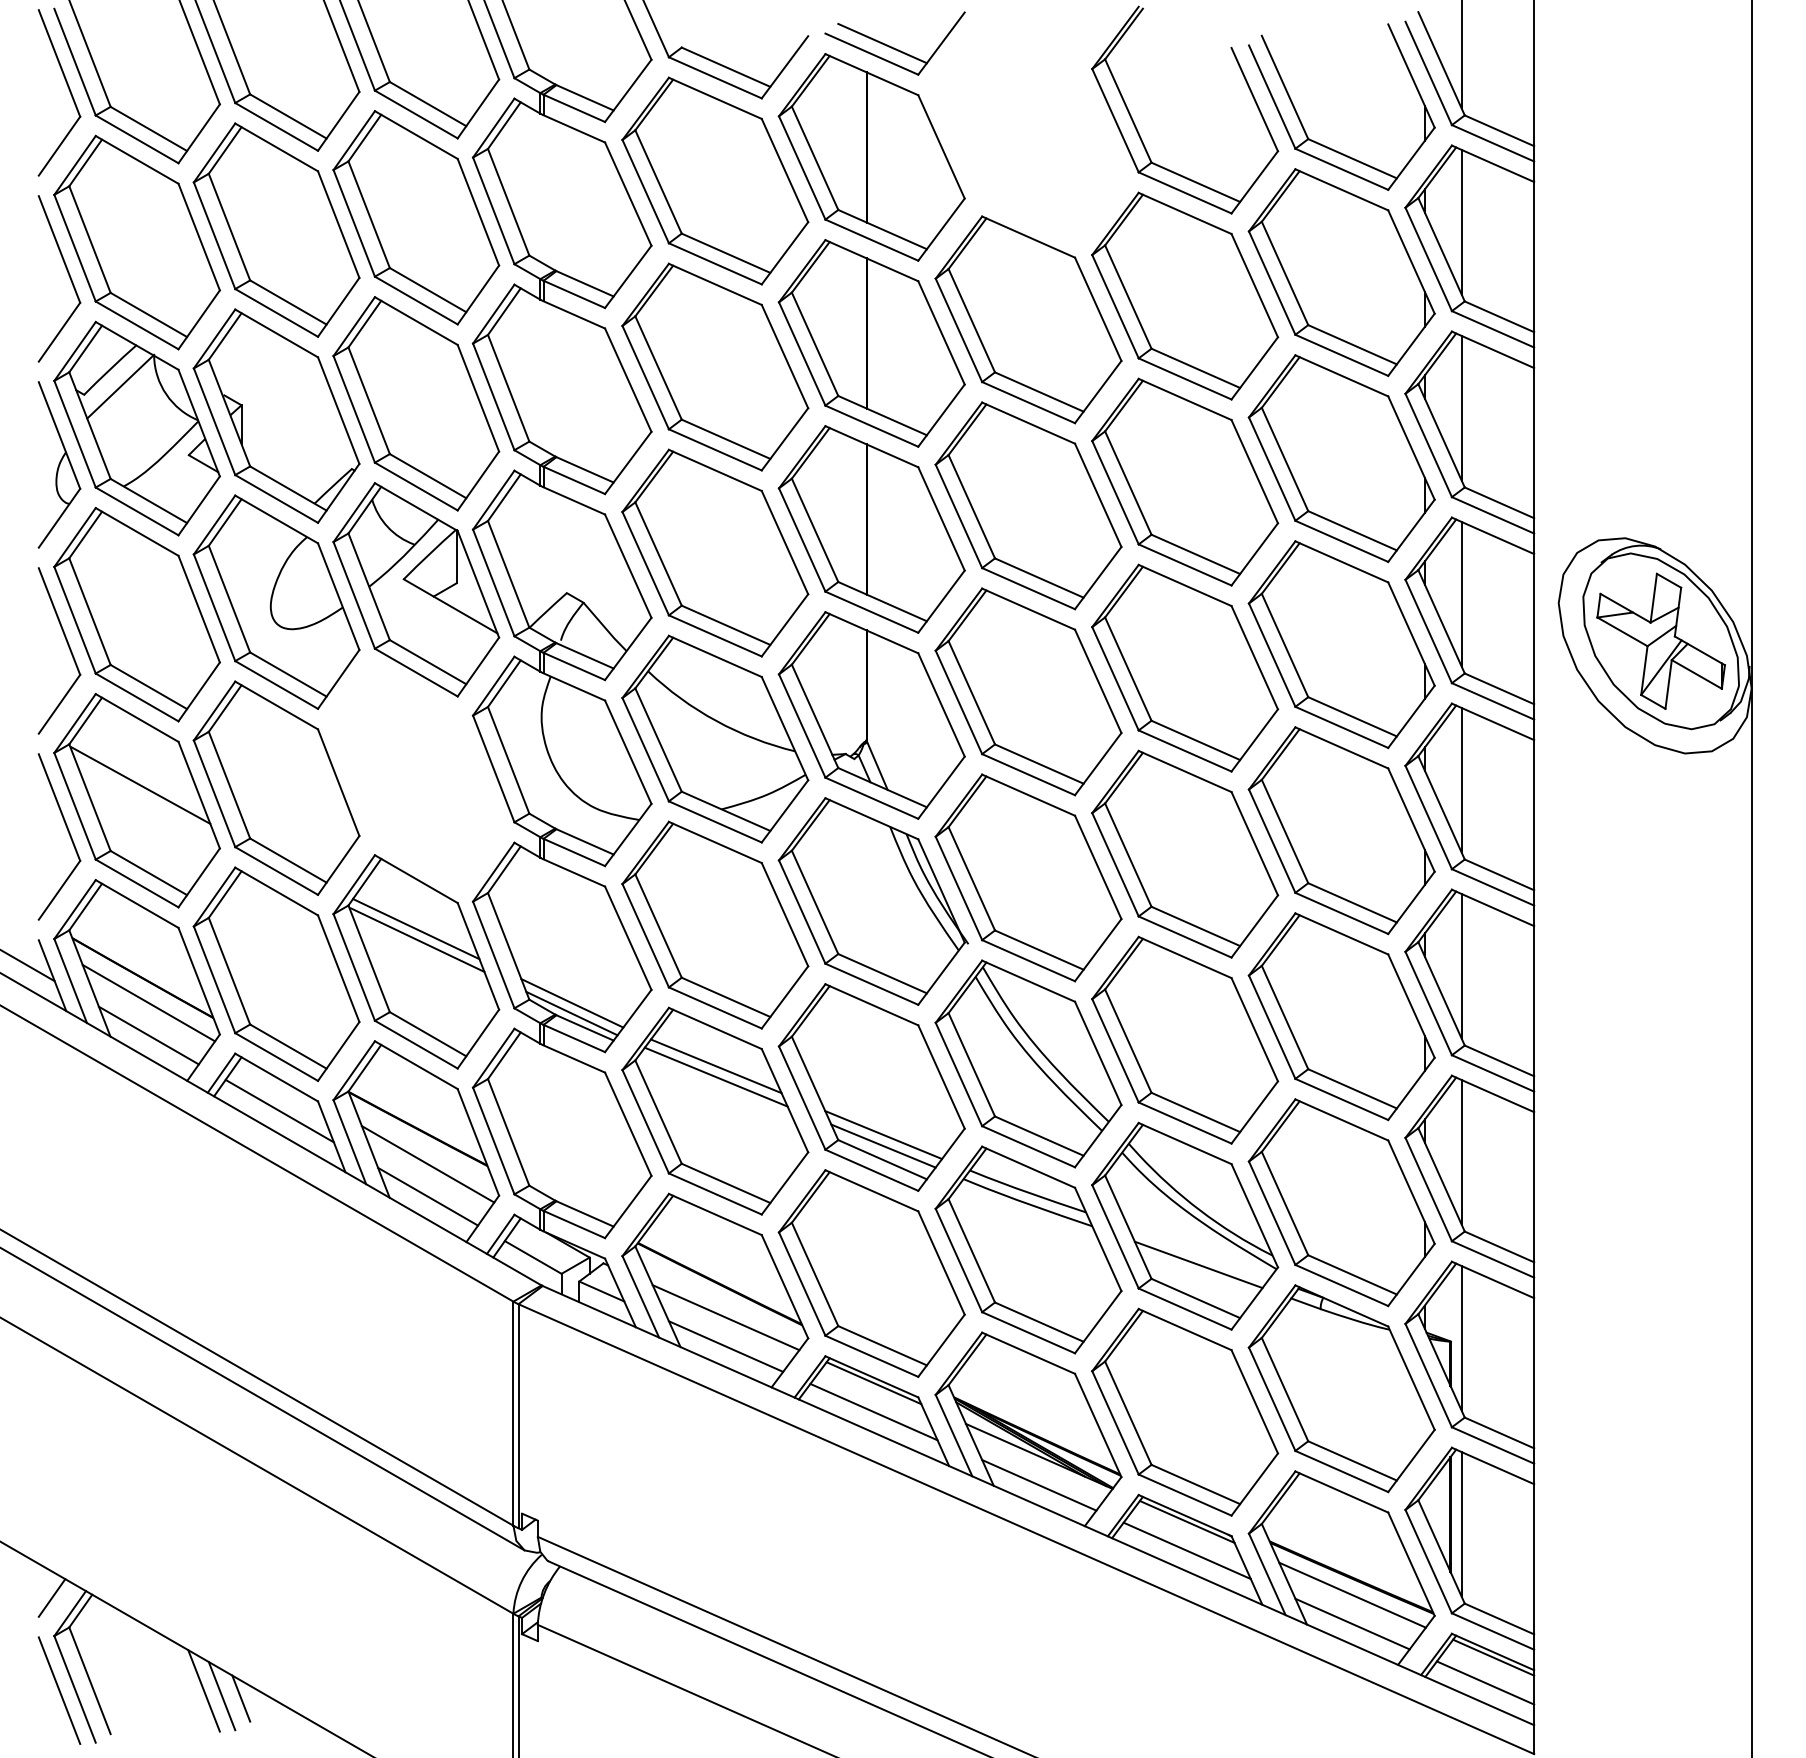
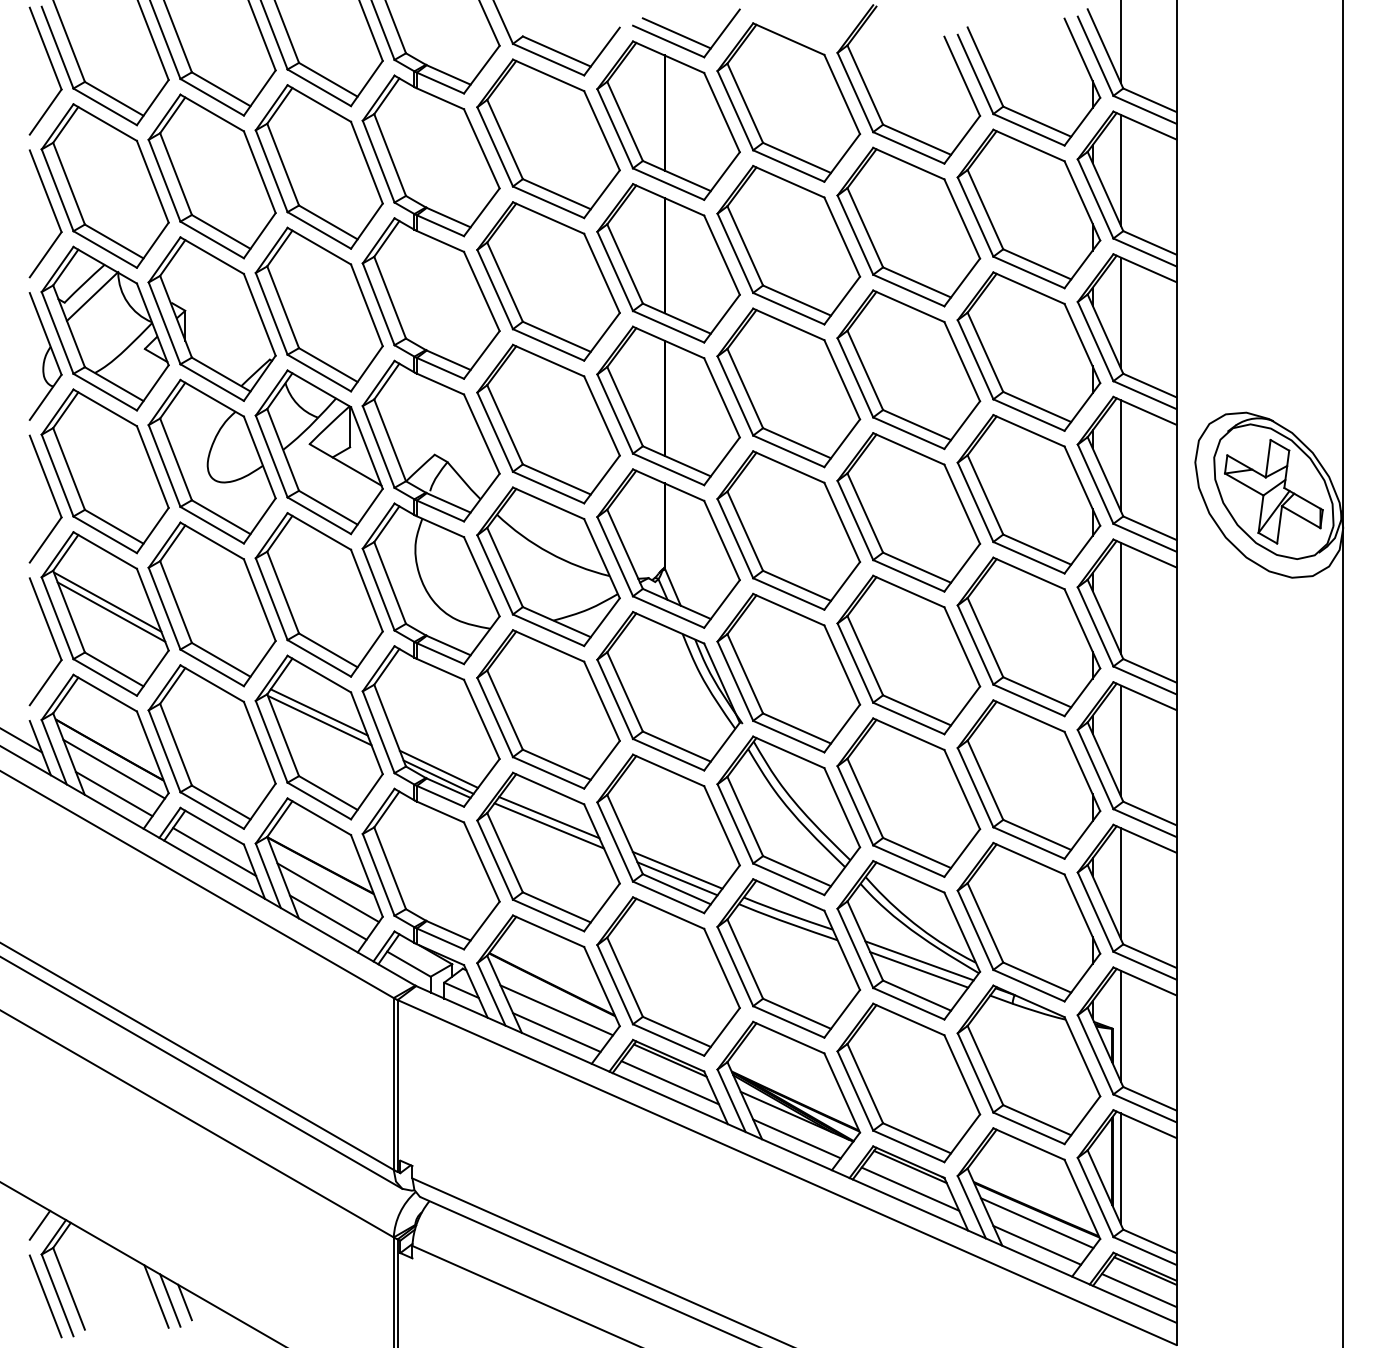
part: (1028, 133) -> (788, 102), added
part: (415, 775) -> (318, 594), added
line: (145, 797) -> (111, 611), added
line: (1199, 1252) -> (919, 960), added

